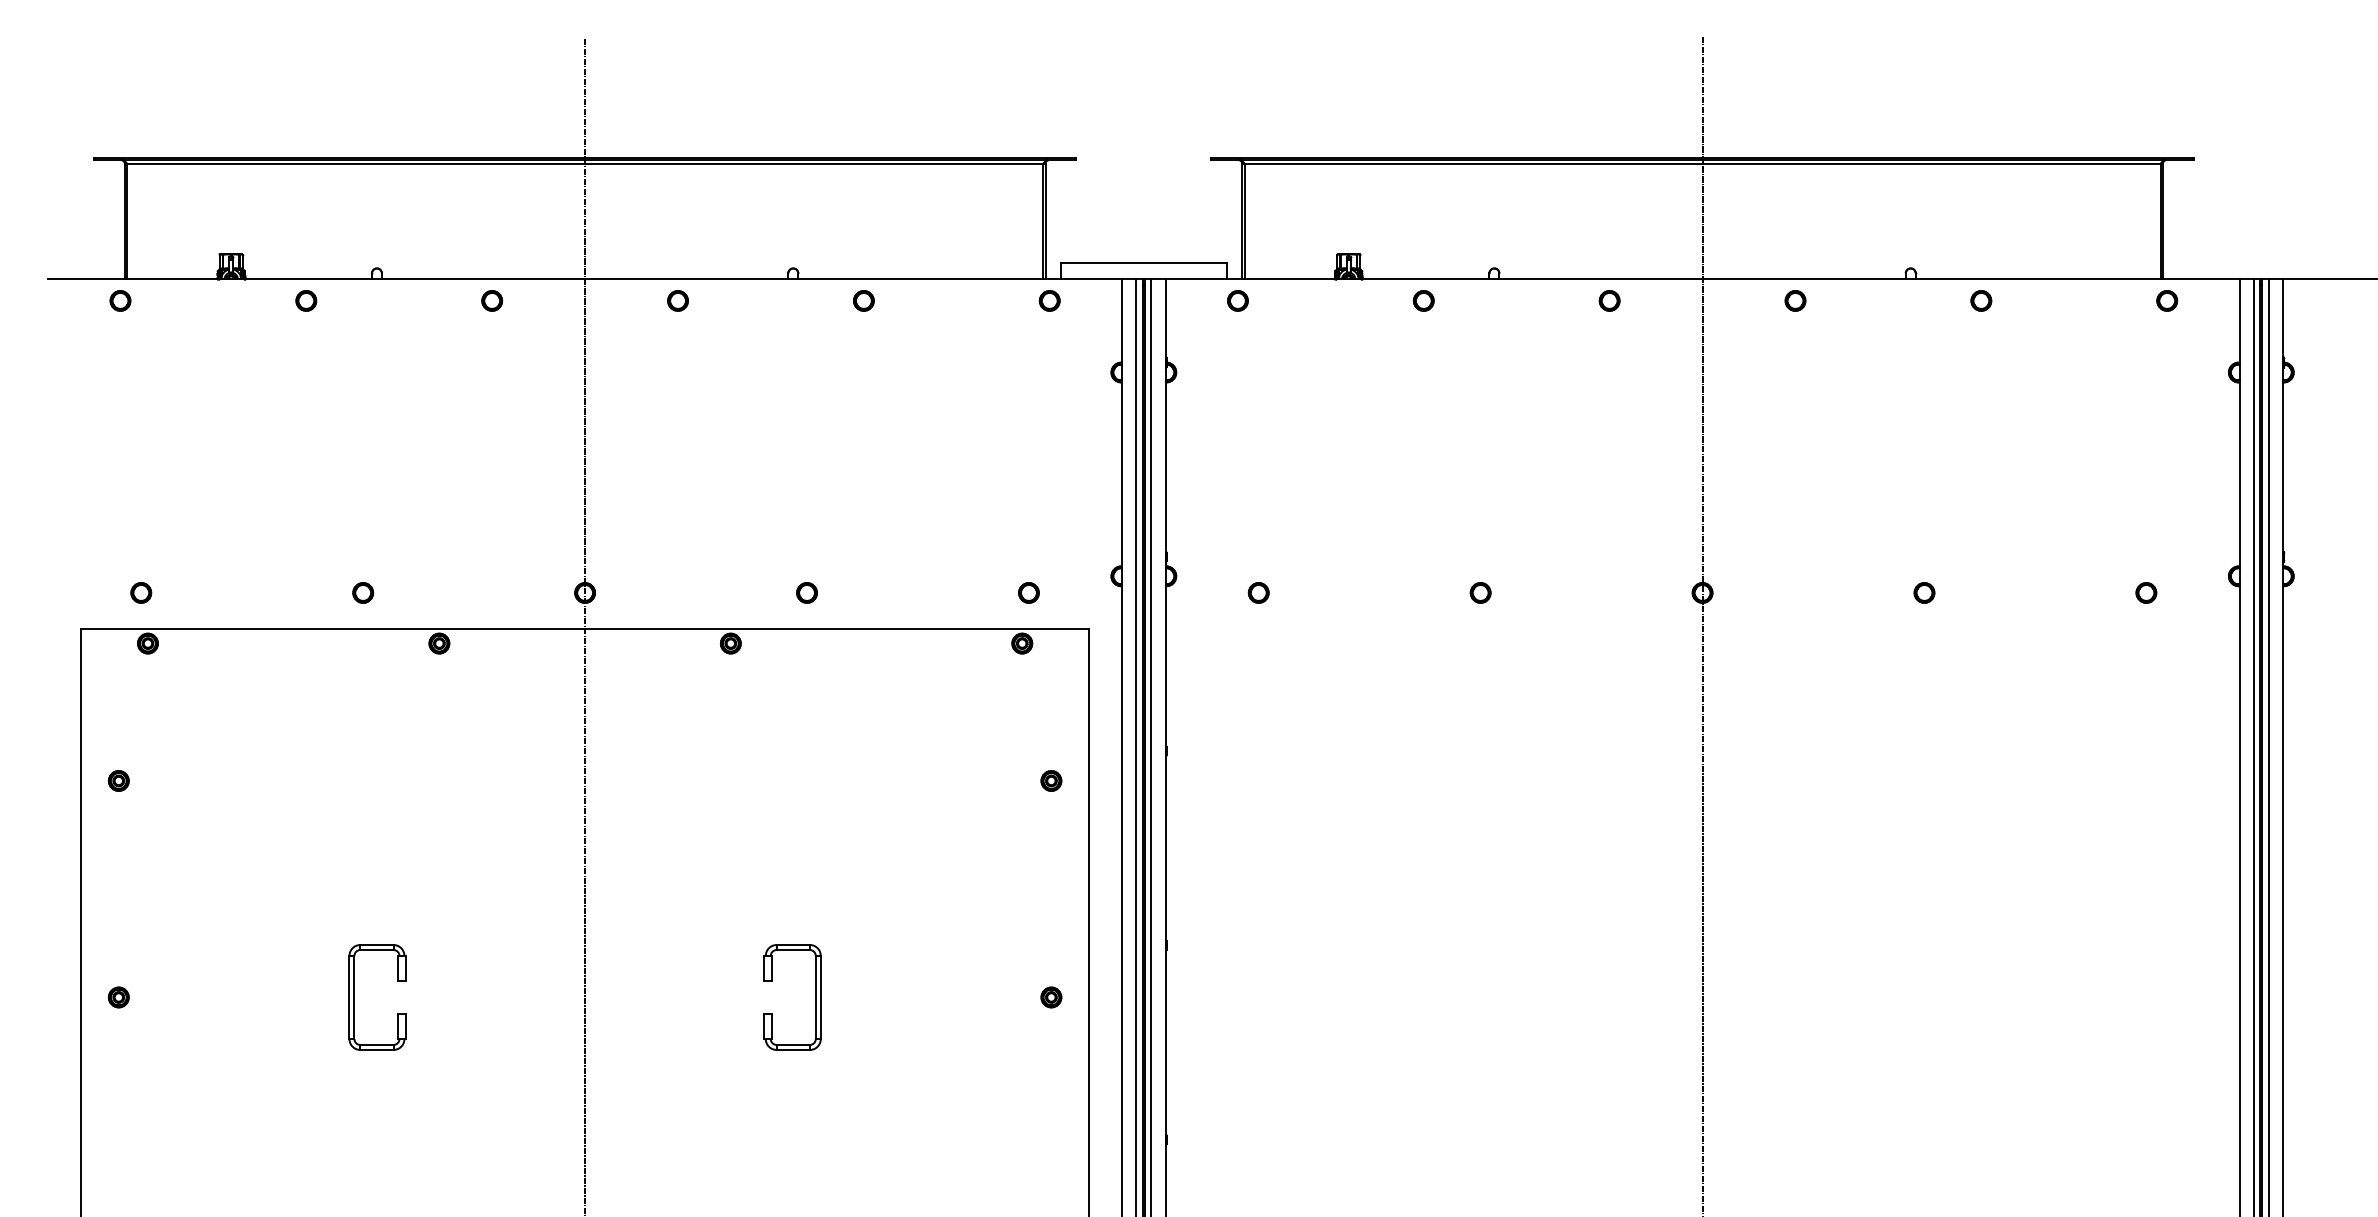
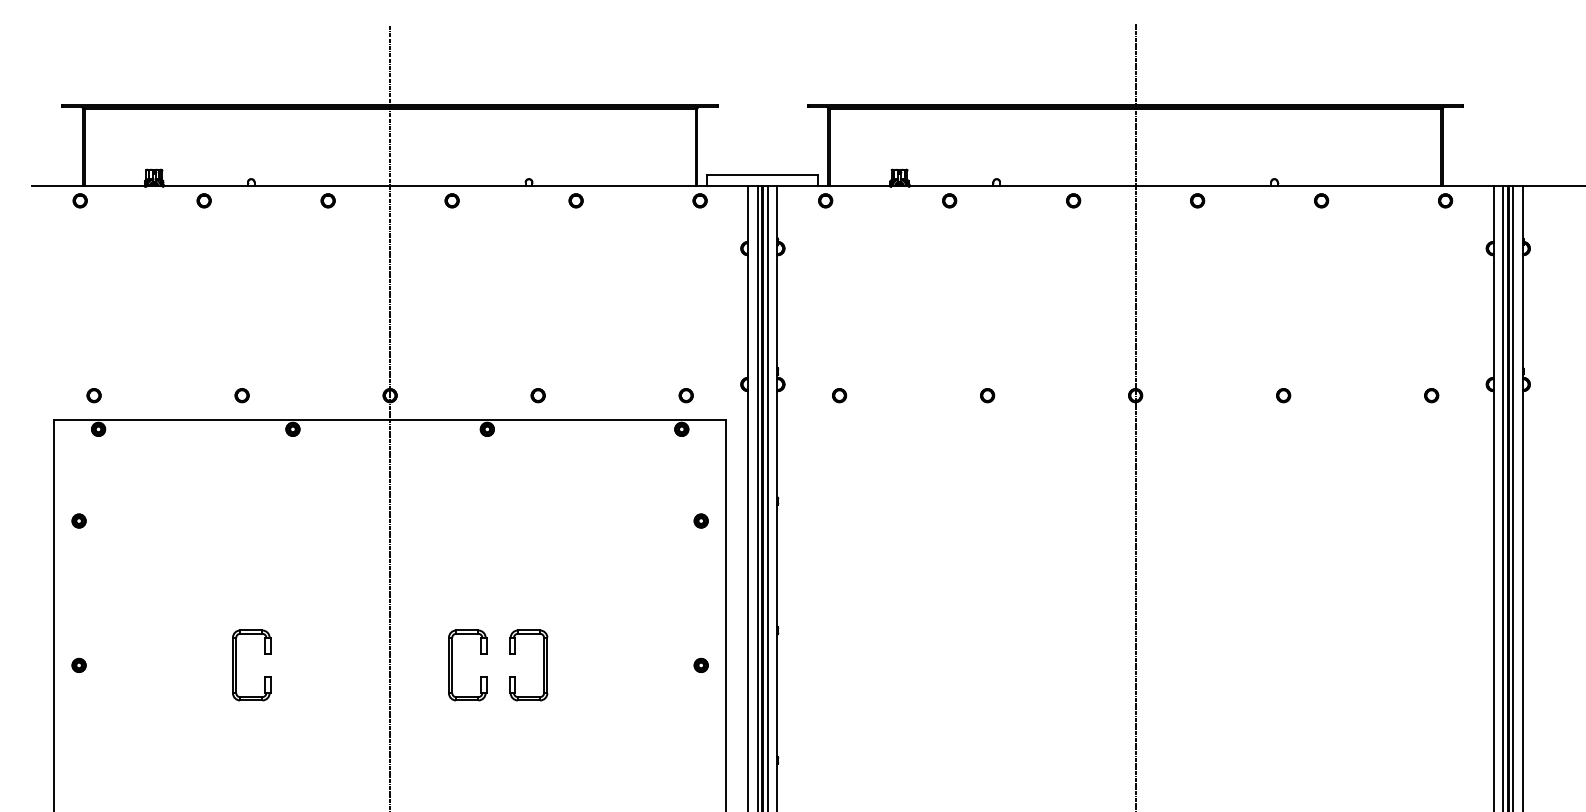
part: (678, 997) -> (452, 665), added

